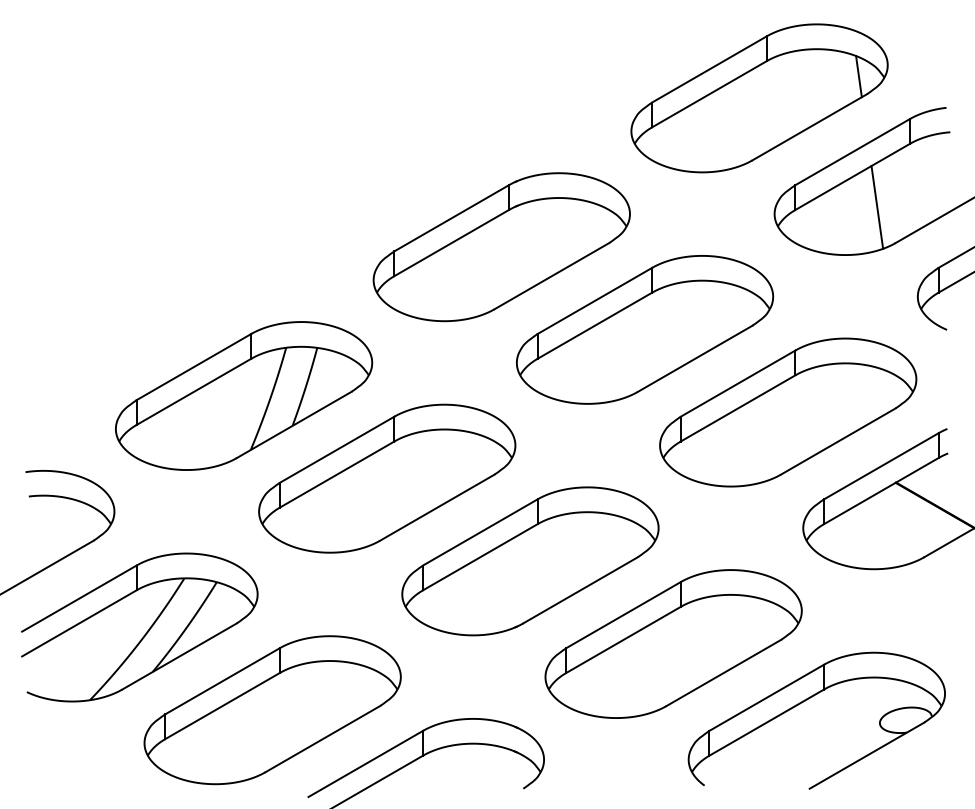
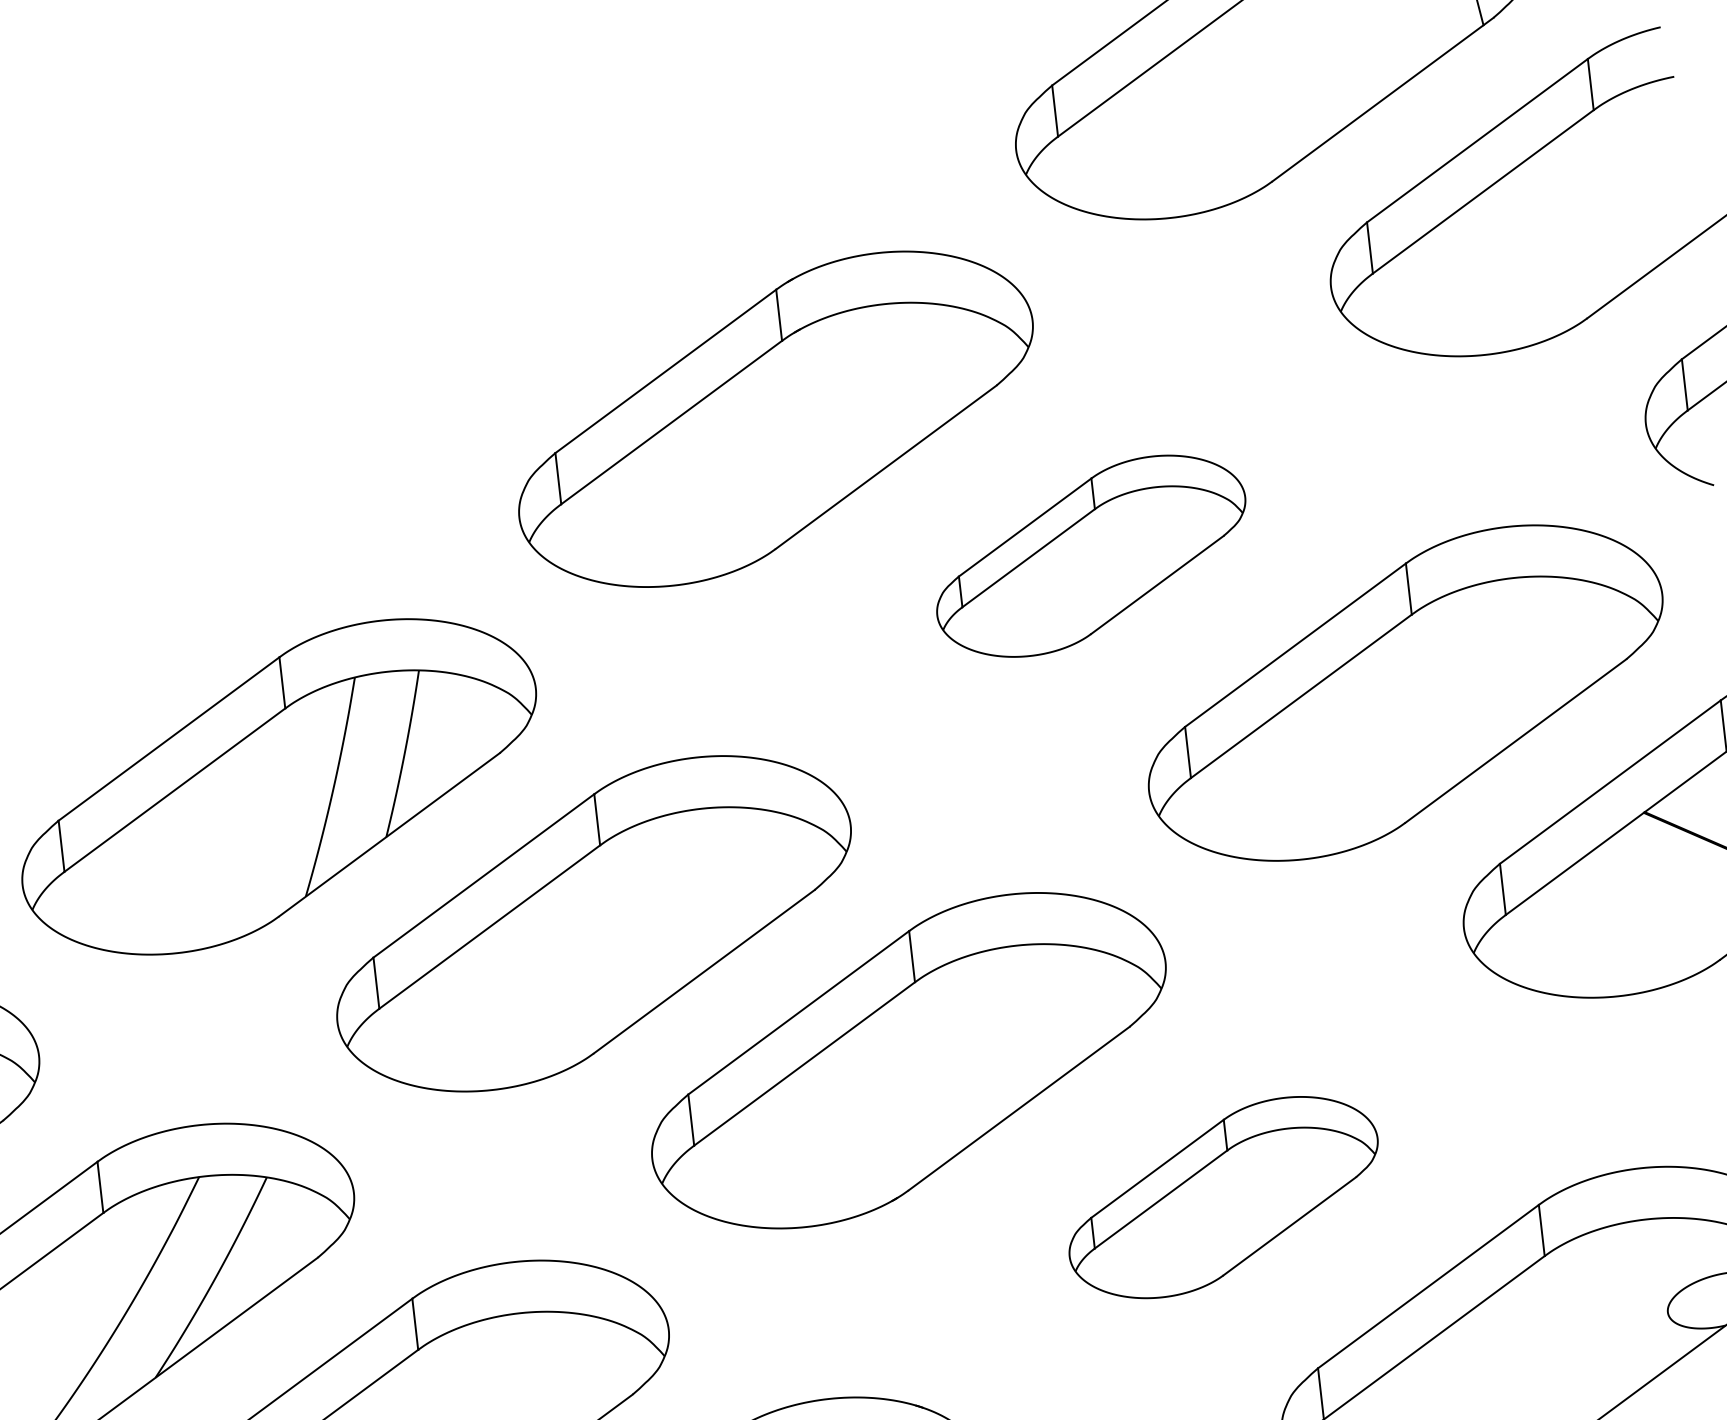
line: (877, 207) -> (1541, 249), removed
part: (645, 329) -> (1091, 555), size x0.6
part: (673, 643) -> (1223, 1196), size x0.6

